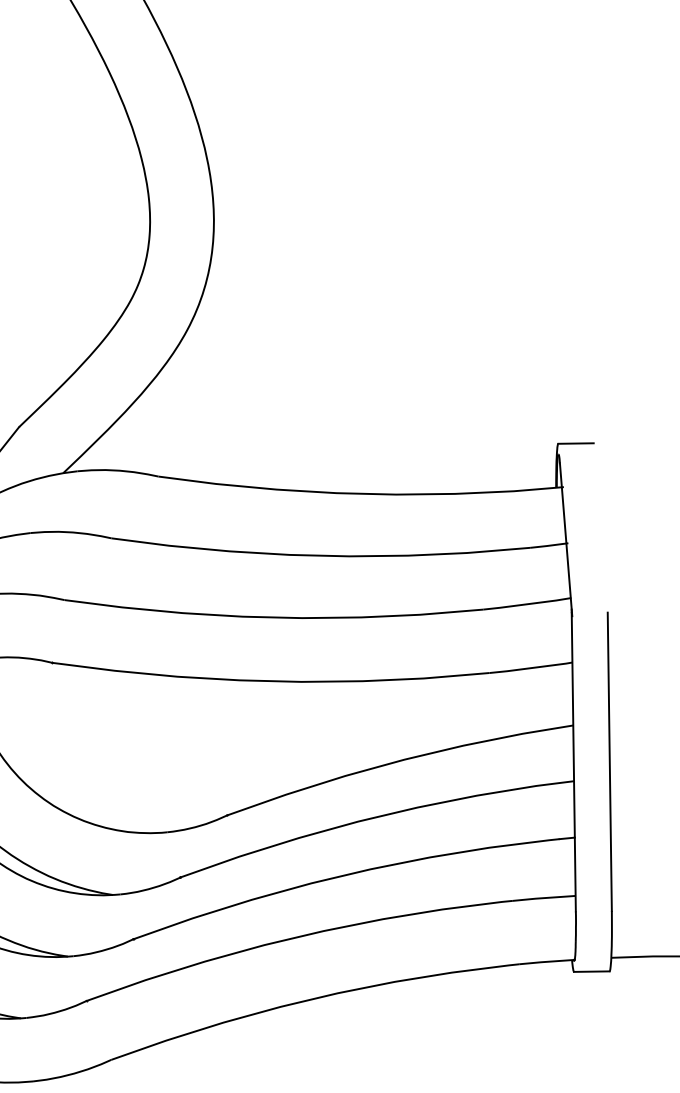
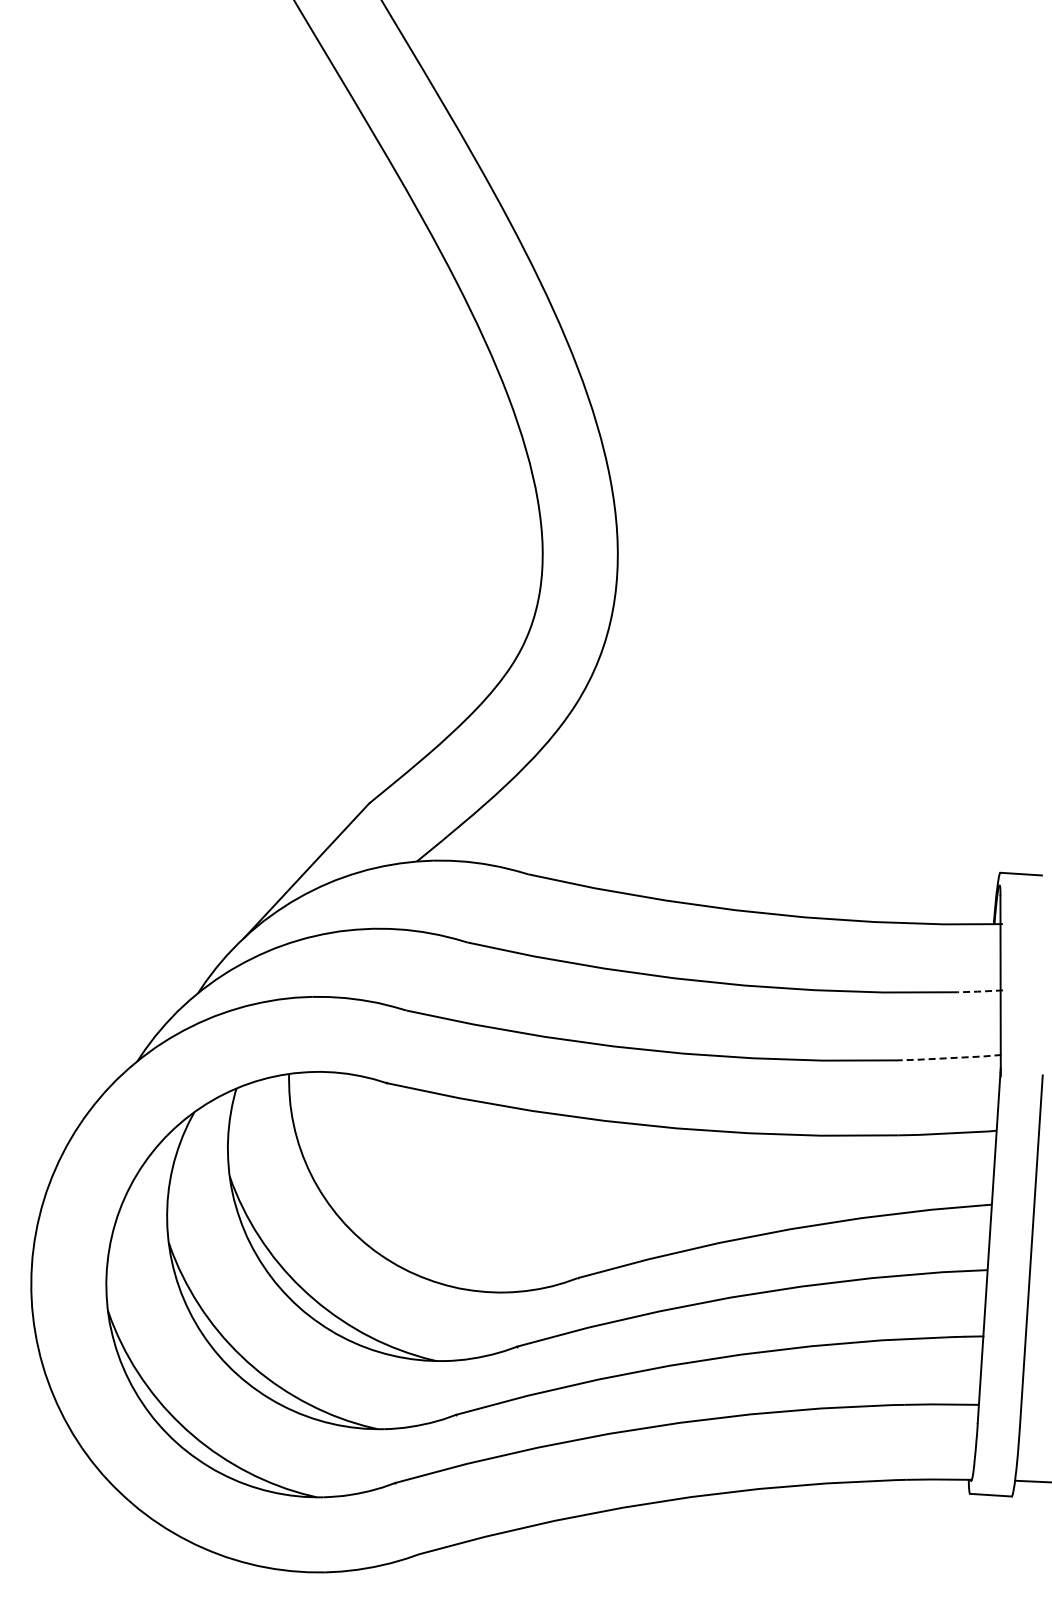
line: (548, 545) -> (979, 991), solid -> dashed
line: (527, 604) -> (949, 1058), solid -> dashed

